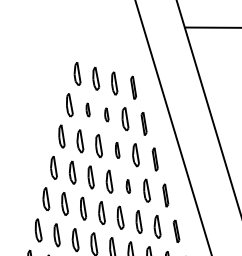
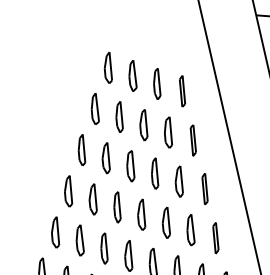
part: (87, 109) -> (118, 116), size x1.67
part: (106, 114) -> (143, 124), size x1.67
part: (117, 150) -> (155, 173), size x1.43
part: (128, 186) -> (166, 222), size x1.67

